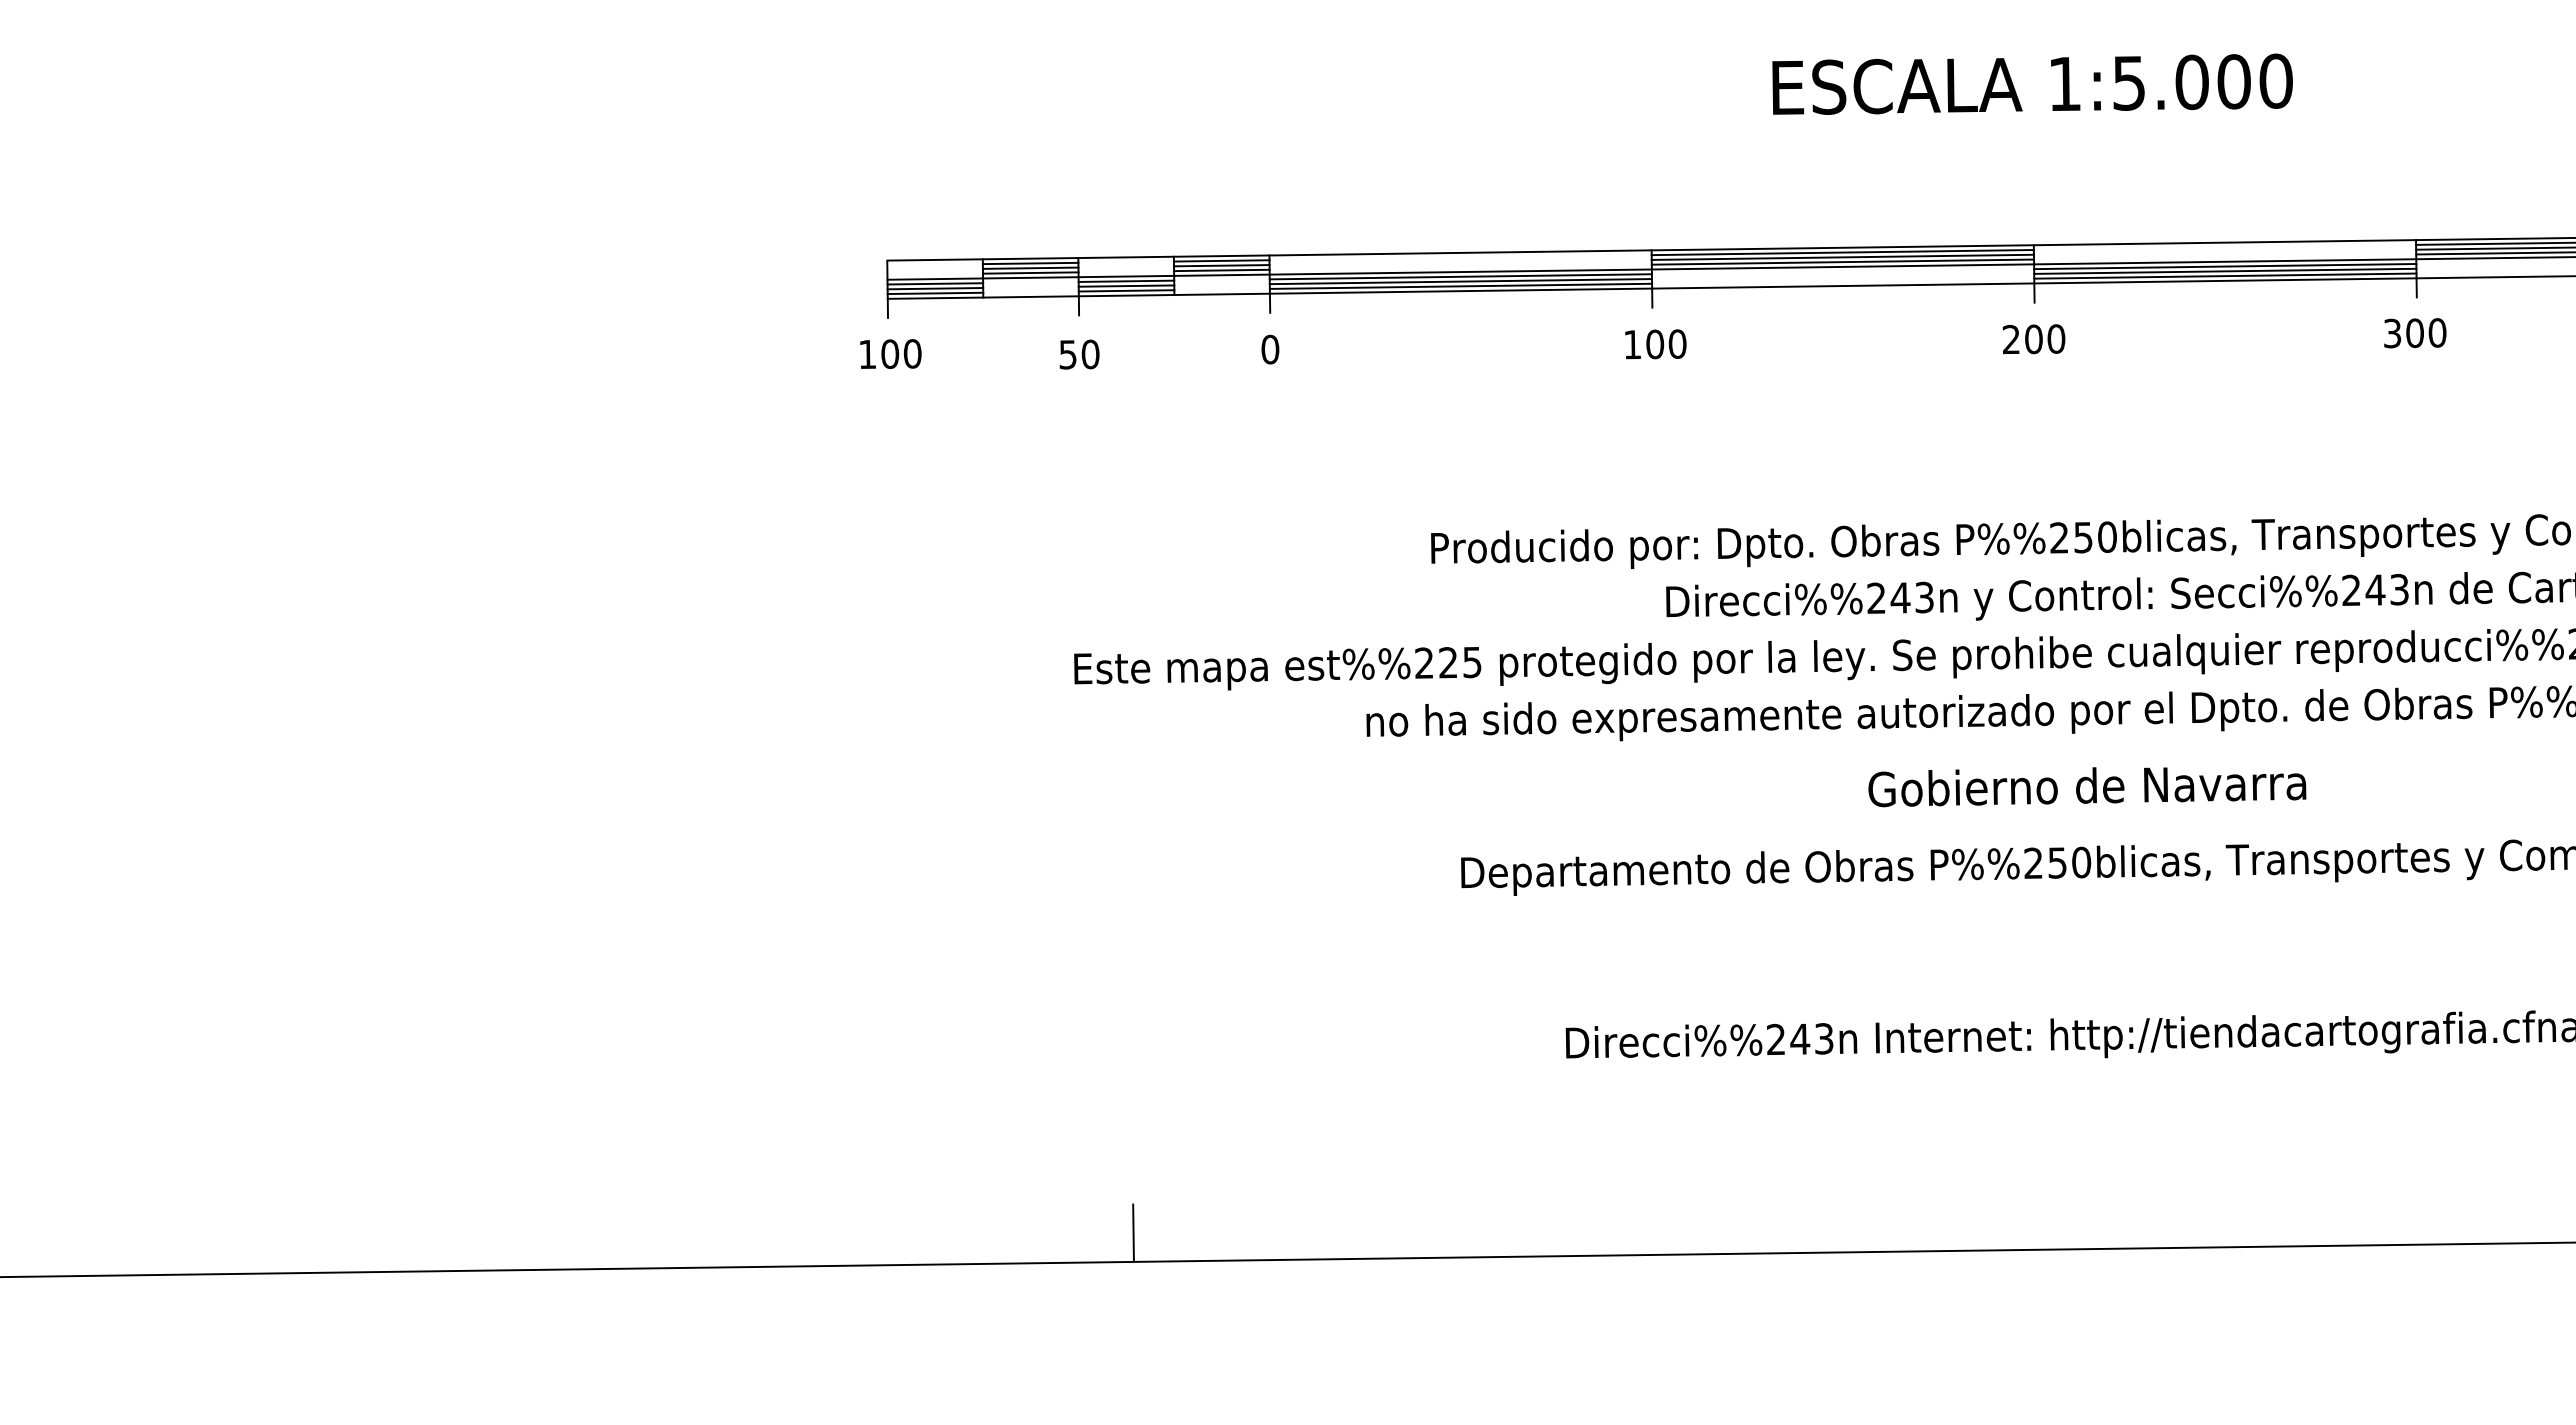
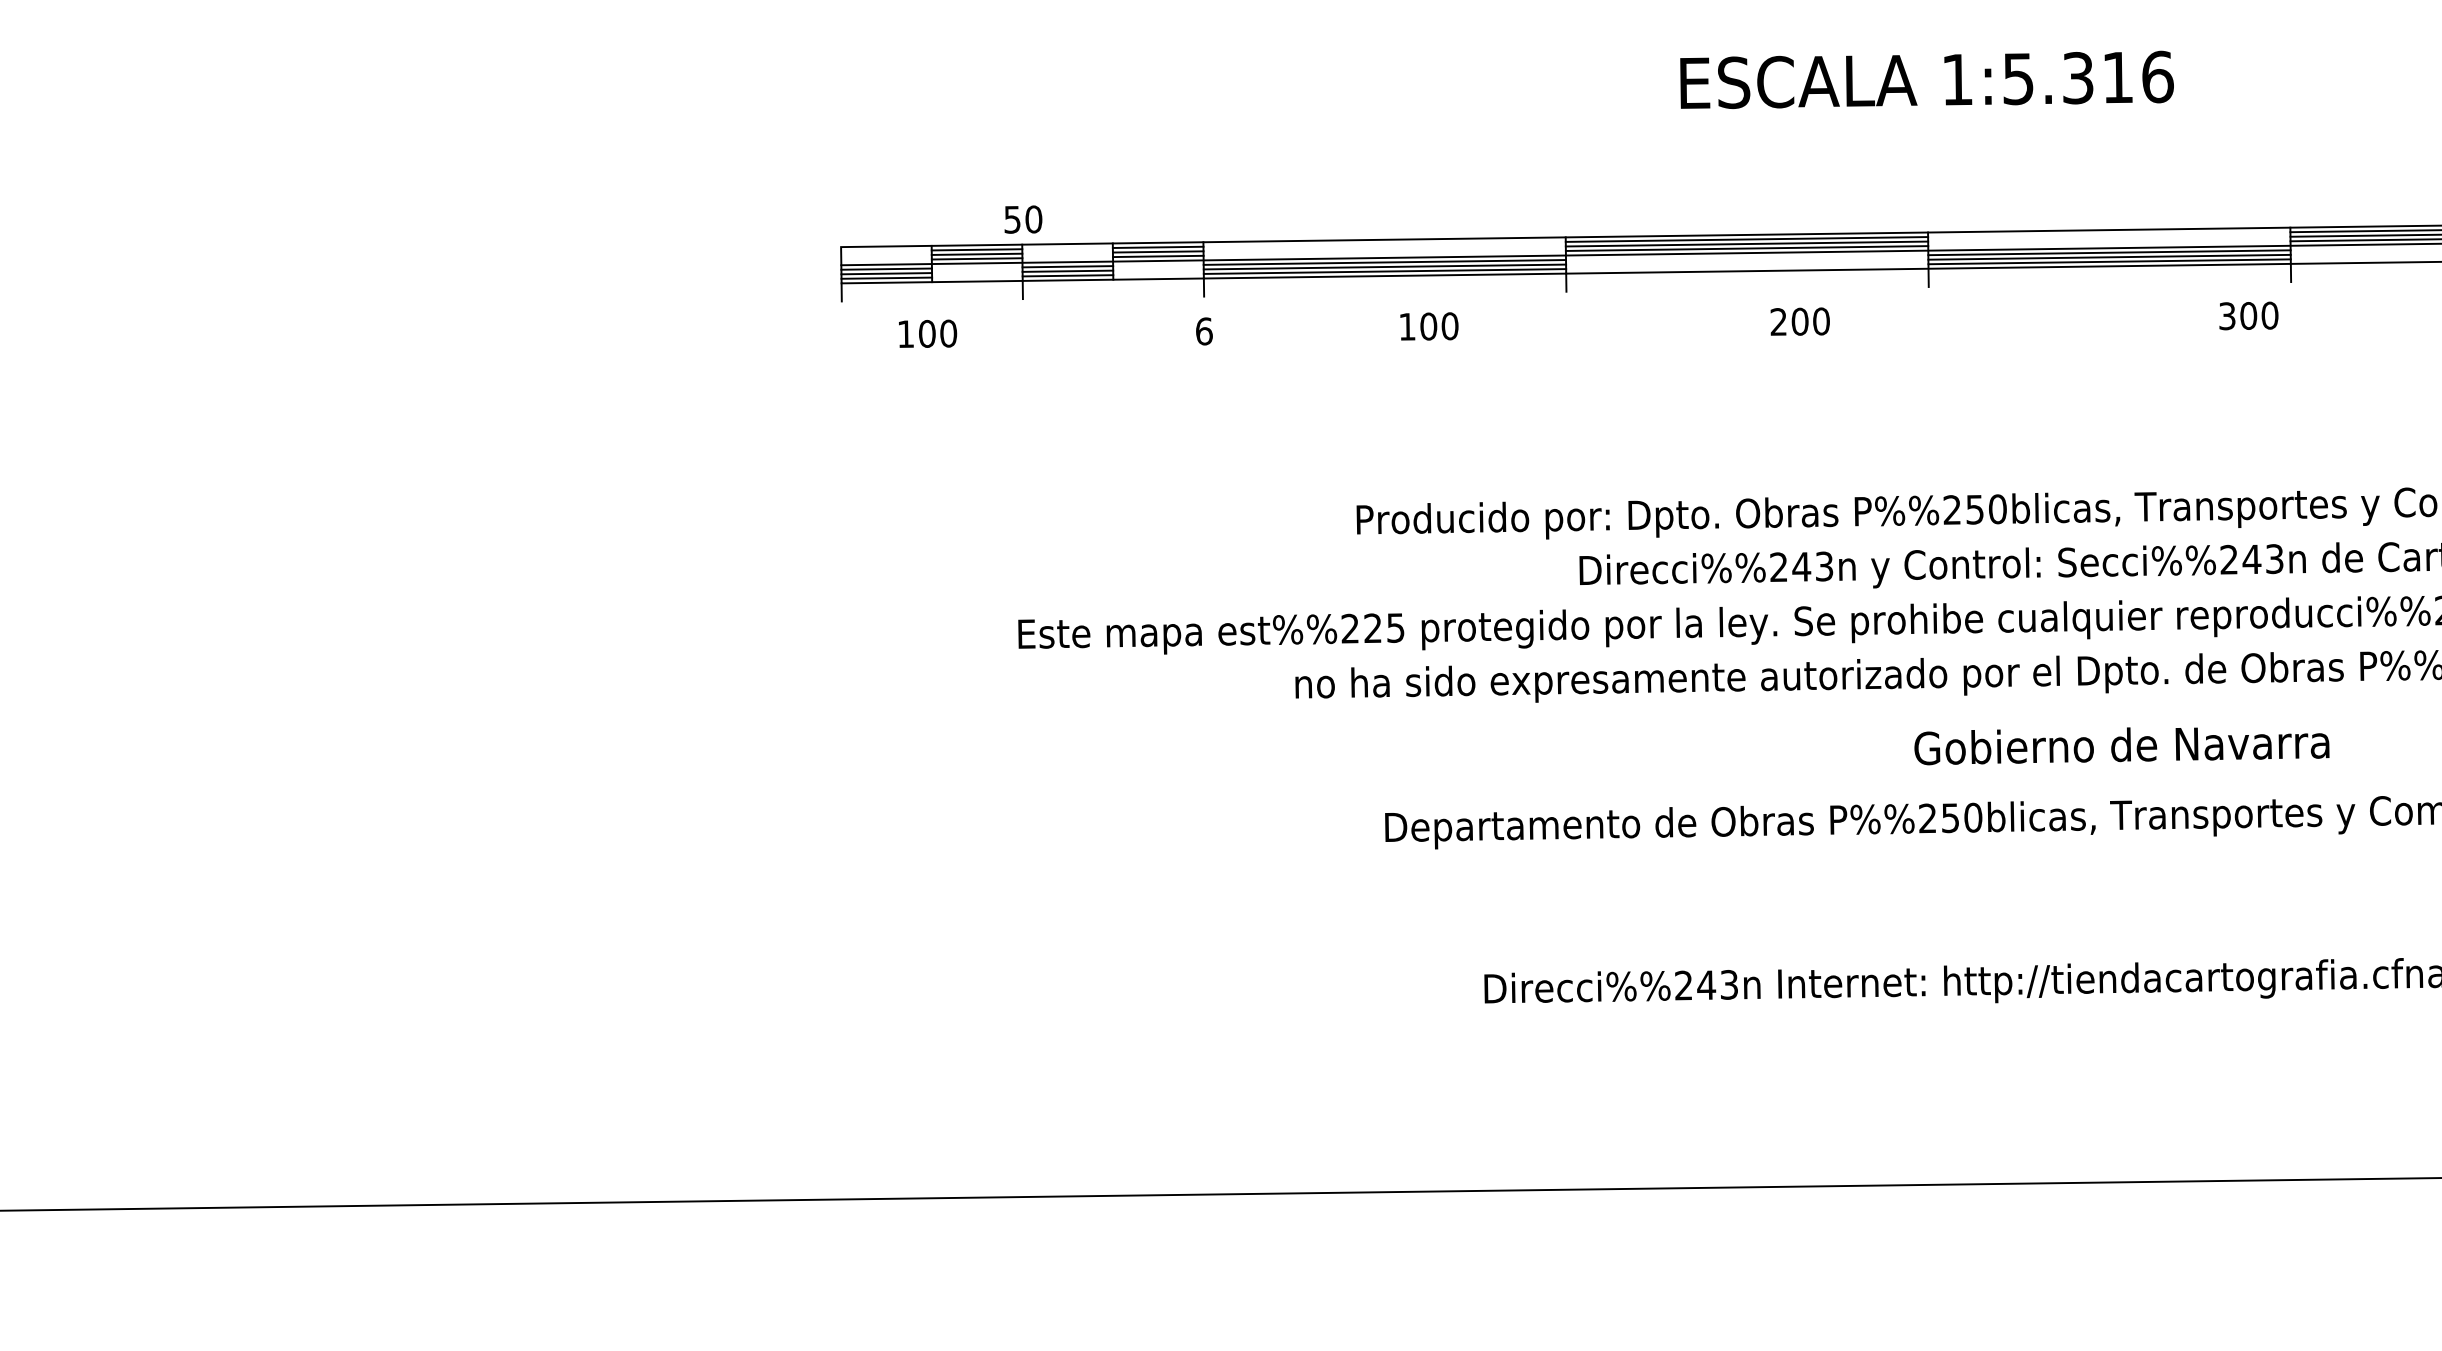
text: (2234, 81) -> (2118, 77), 1:5.000 -> 1:5.316
text: (2415, 333) -> (2249, 316), moved
text: (2033, 339) -> (1799, 321), moved
text: (1655, 344) -> (1429, 326), moved
text: (1270, 349) -> (1204, 331), 0 -> 6
text: (890, 353) -> (927, 333), moved
text: (1079, 354) -> (1023, 219), moved
text: (2087, 787) -> (2122, 746), moved
line: (1133, 1232) -> (1074, 1168), removed

